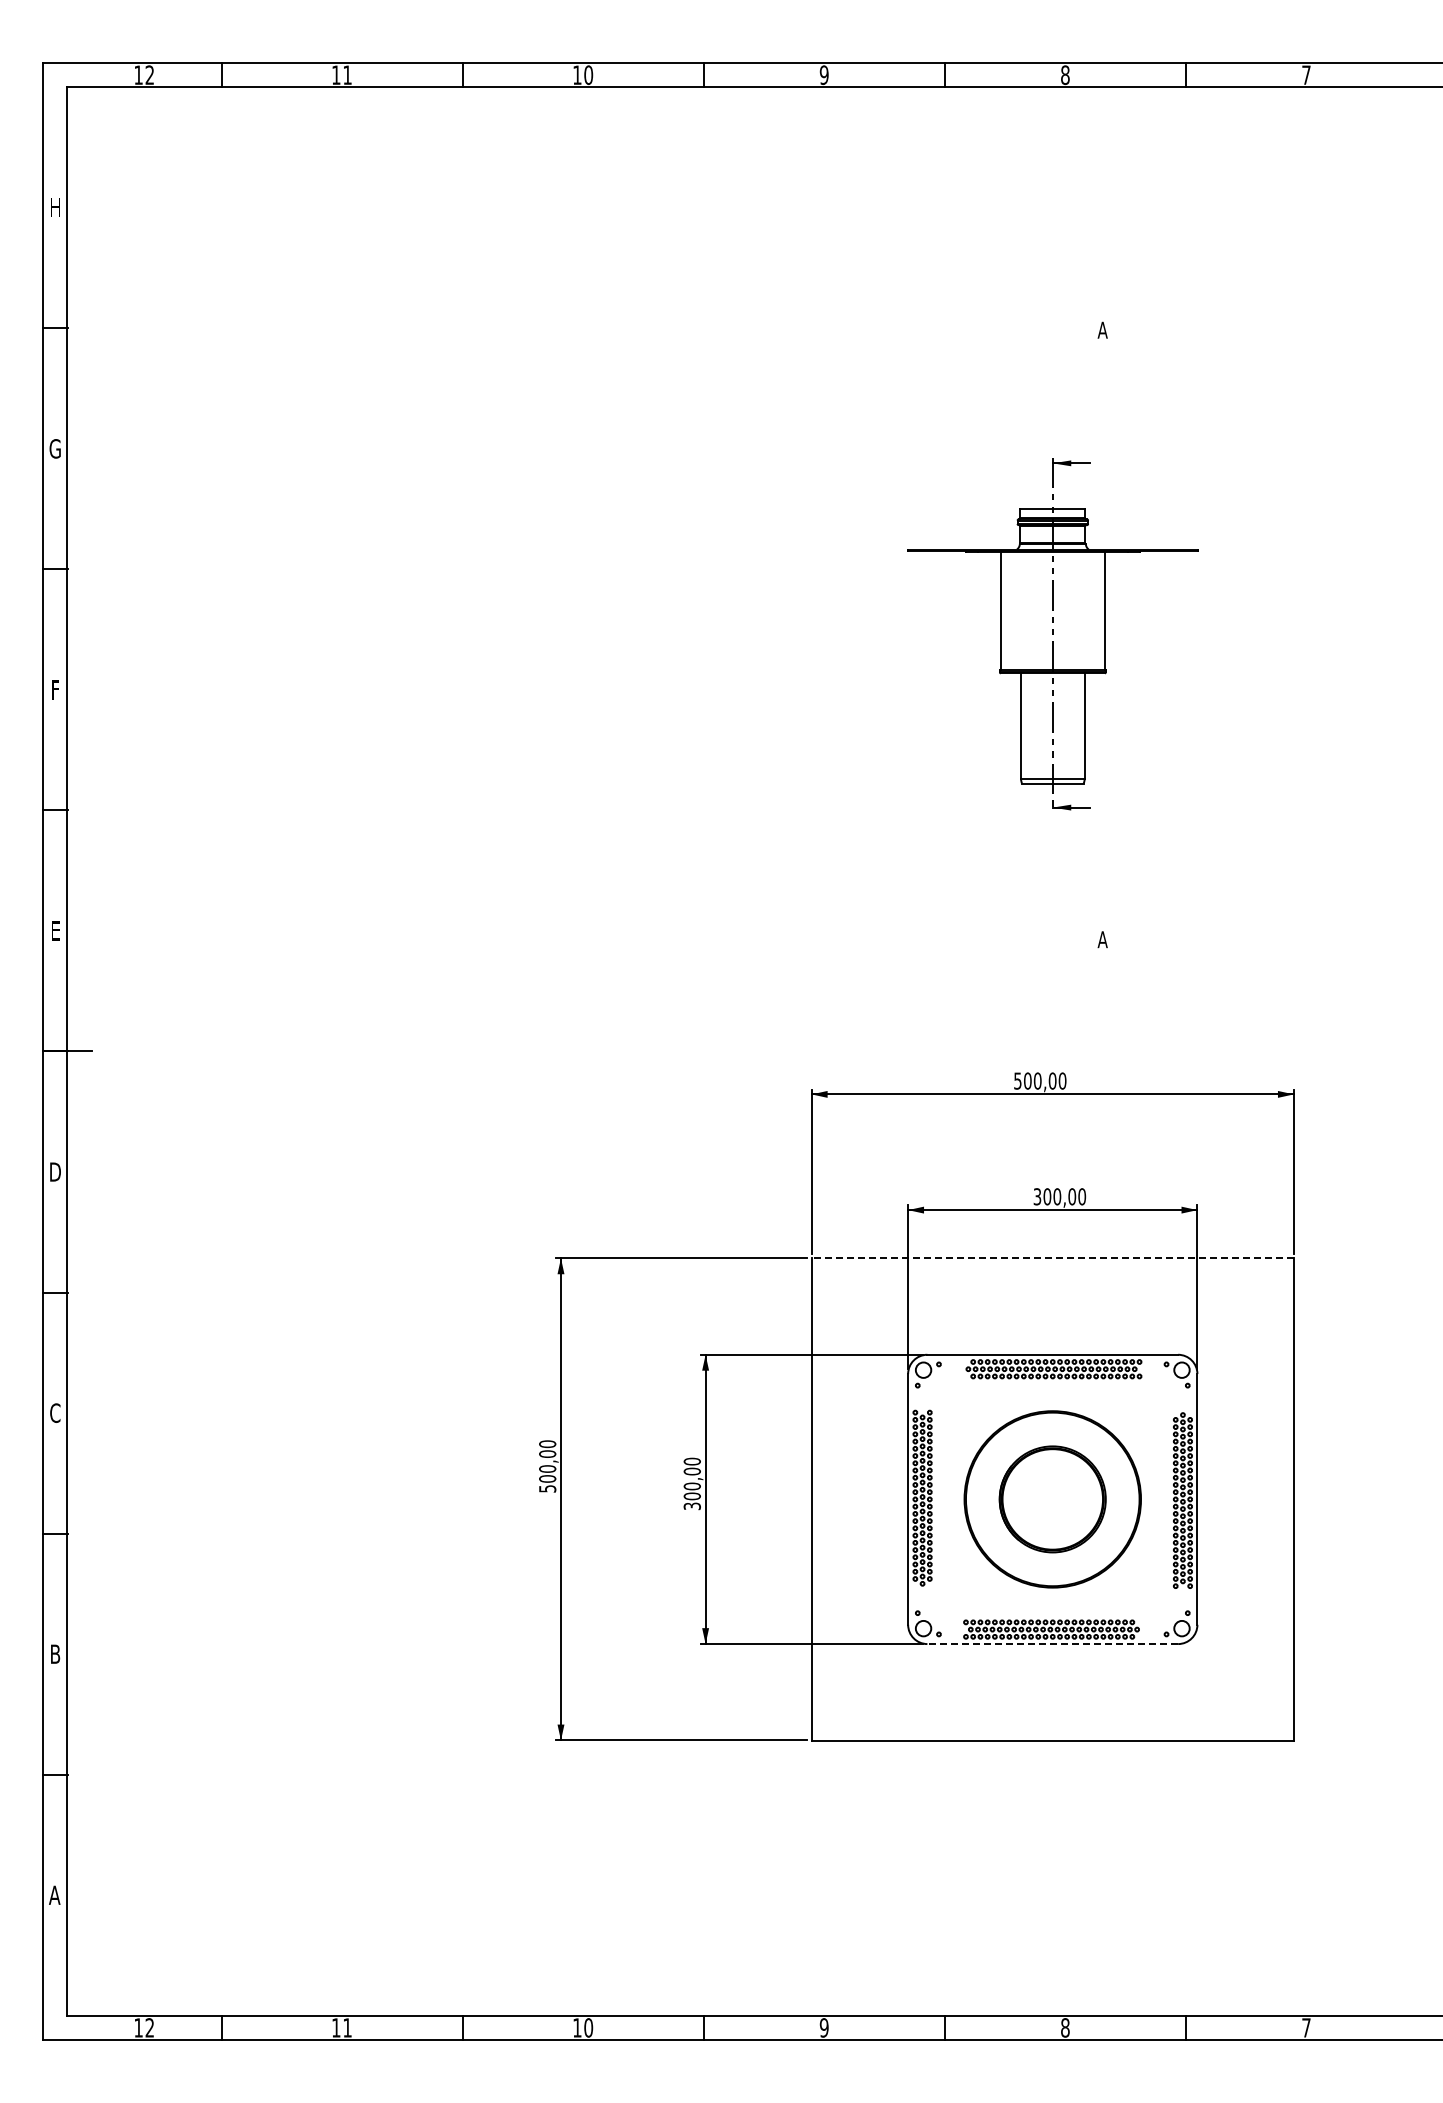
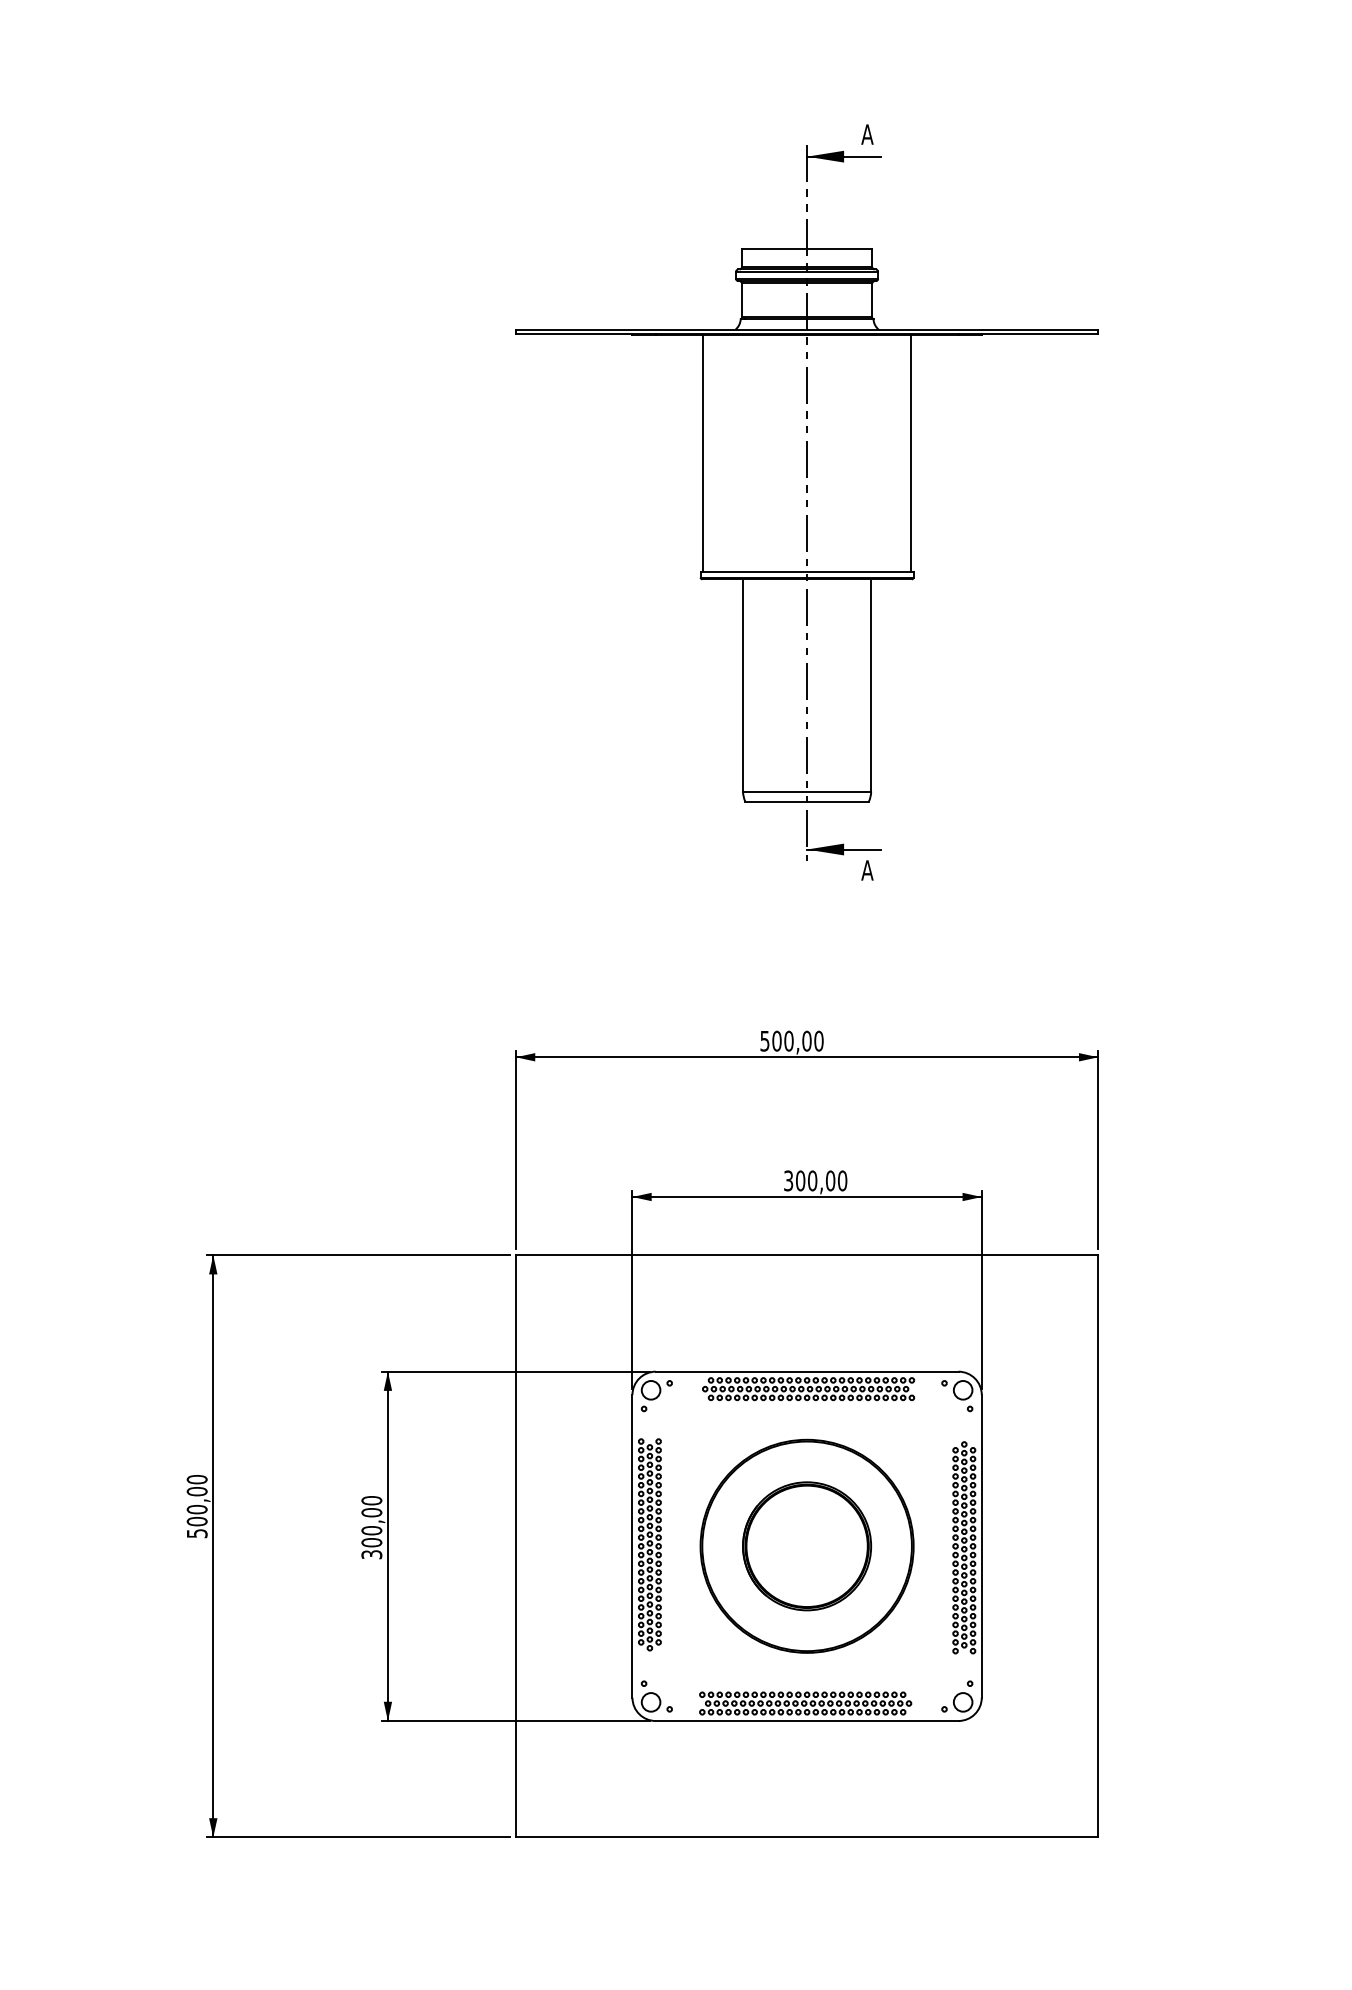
part: (1052, 635) -> (806, 503), size x1.67
line: (1052, 1258) -> (806, 1255), dashed -> solid
line: (1052, 1644) -> (806, 1721), dashed -> solid

